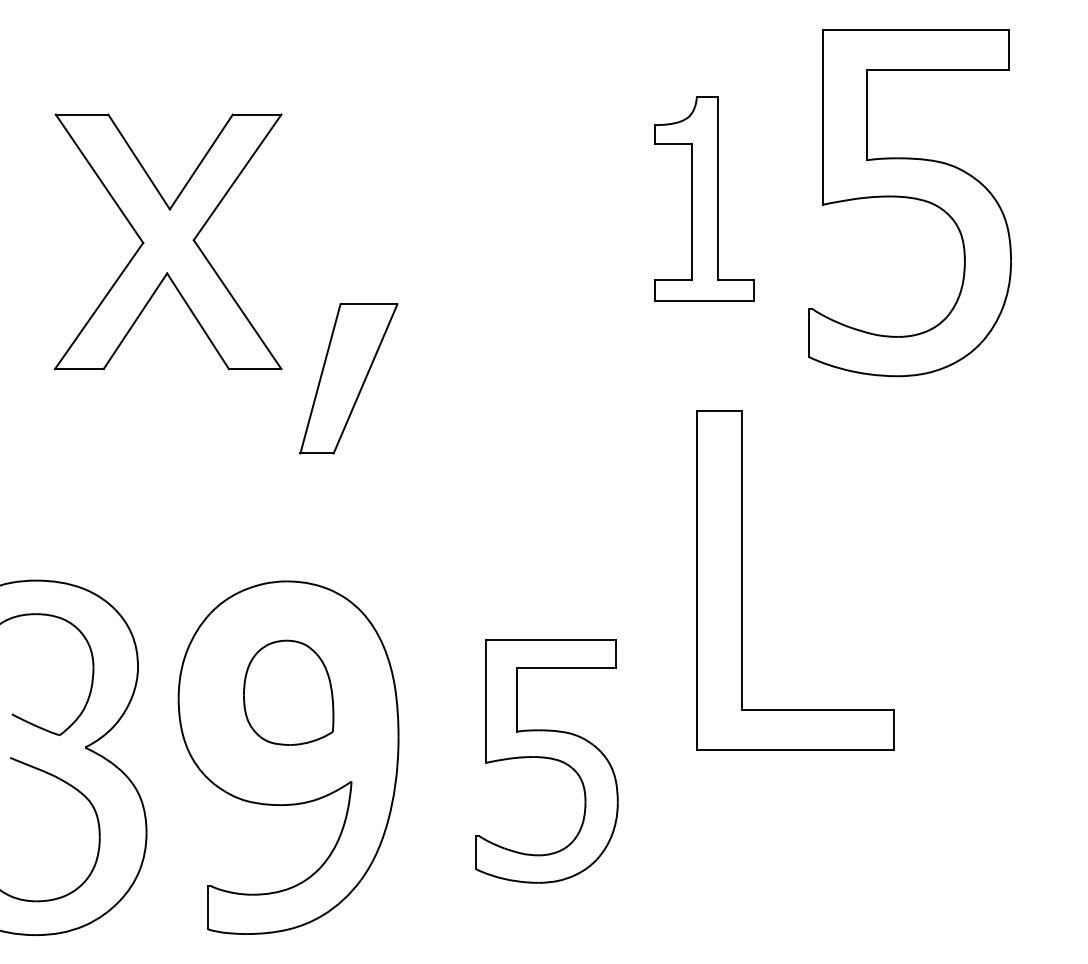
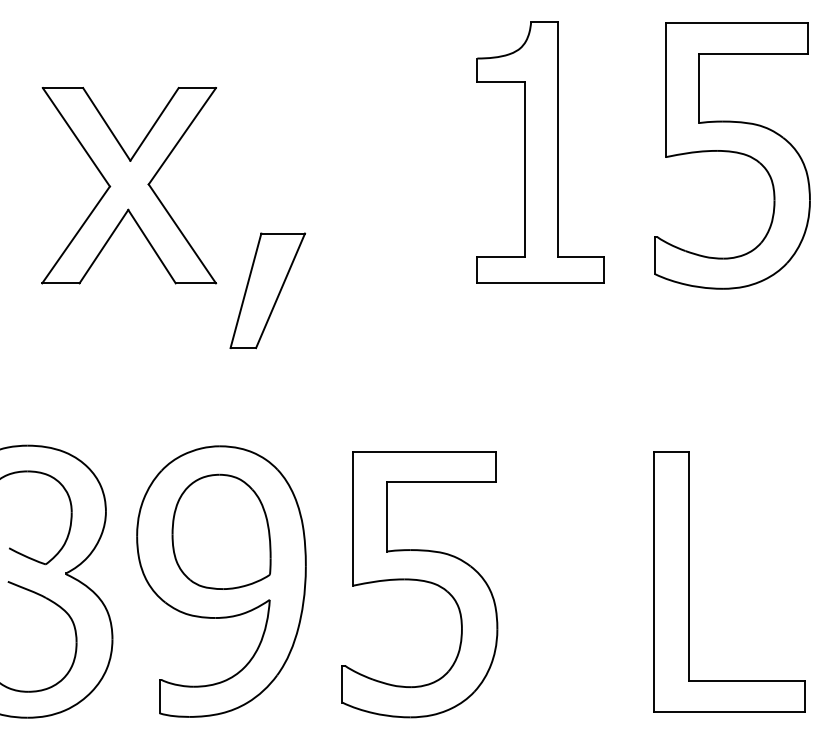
part: (704, 198) -> (540, 152), size x1.67
part: (910, 202) -> (732, 155), moved
part: (743, 580) -> (689, 581), moved
part: (288, 692) -> (221, 531), size x1.43
part: (546, 761) -> (419, 584), size x1.43

